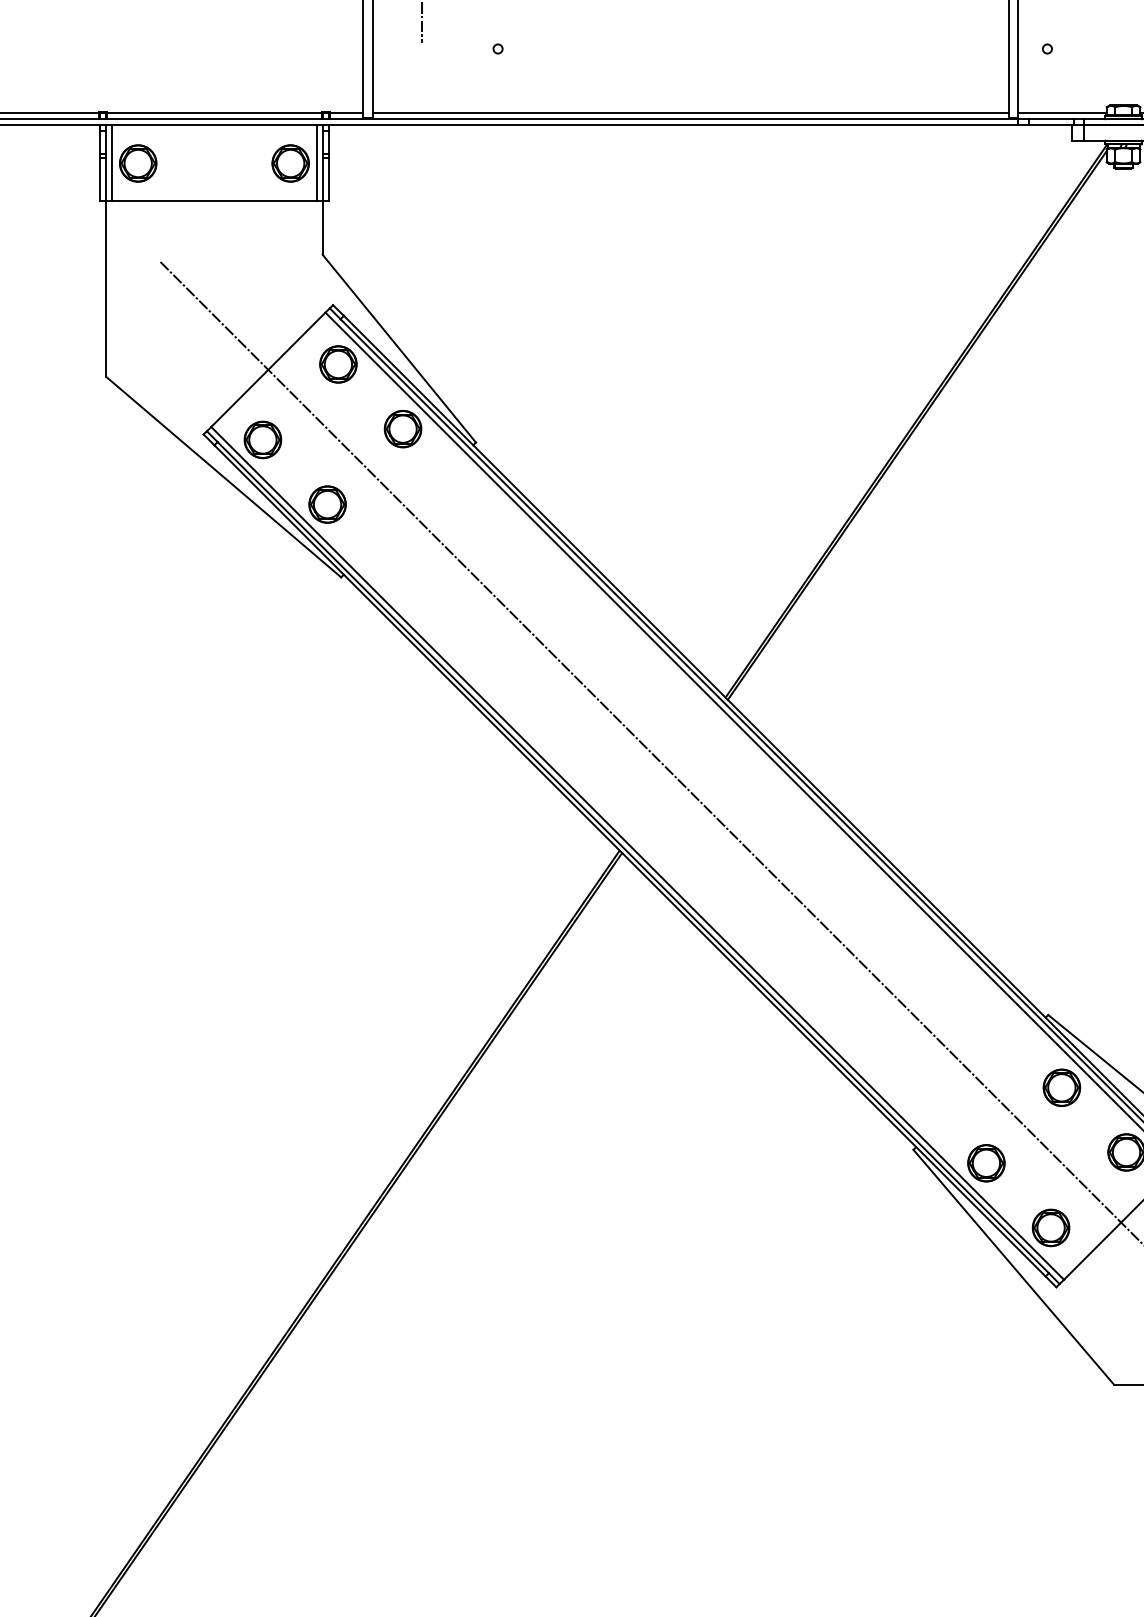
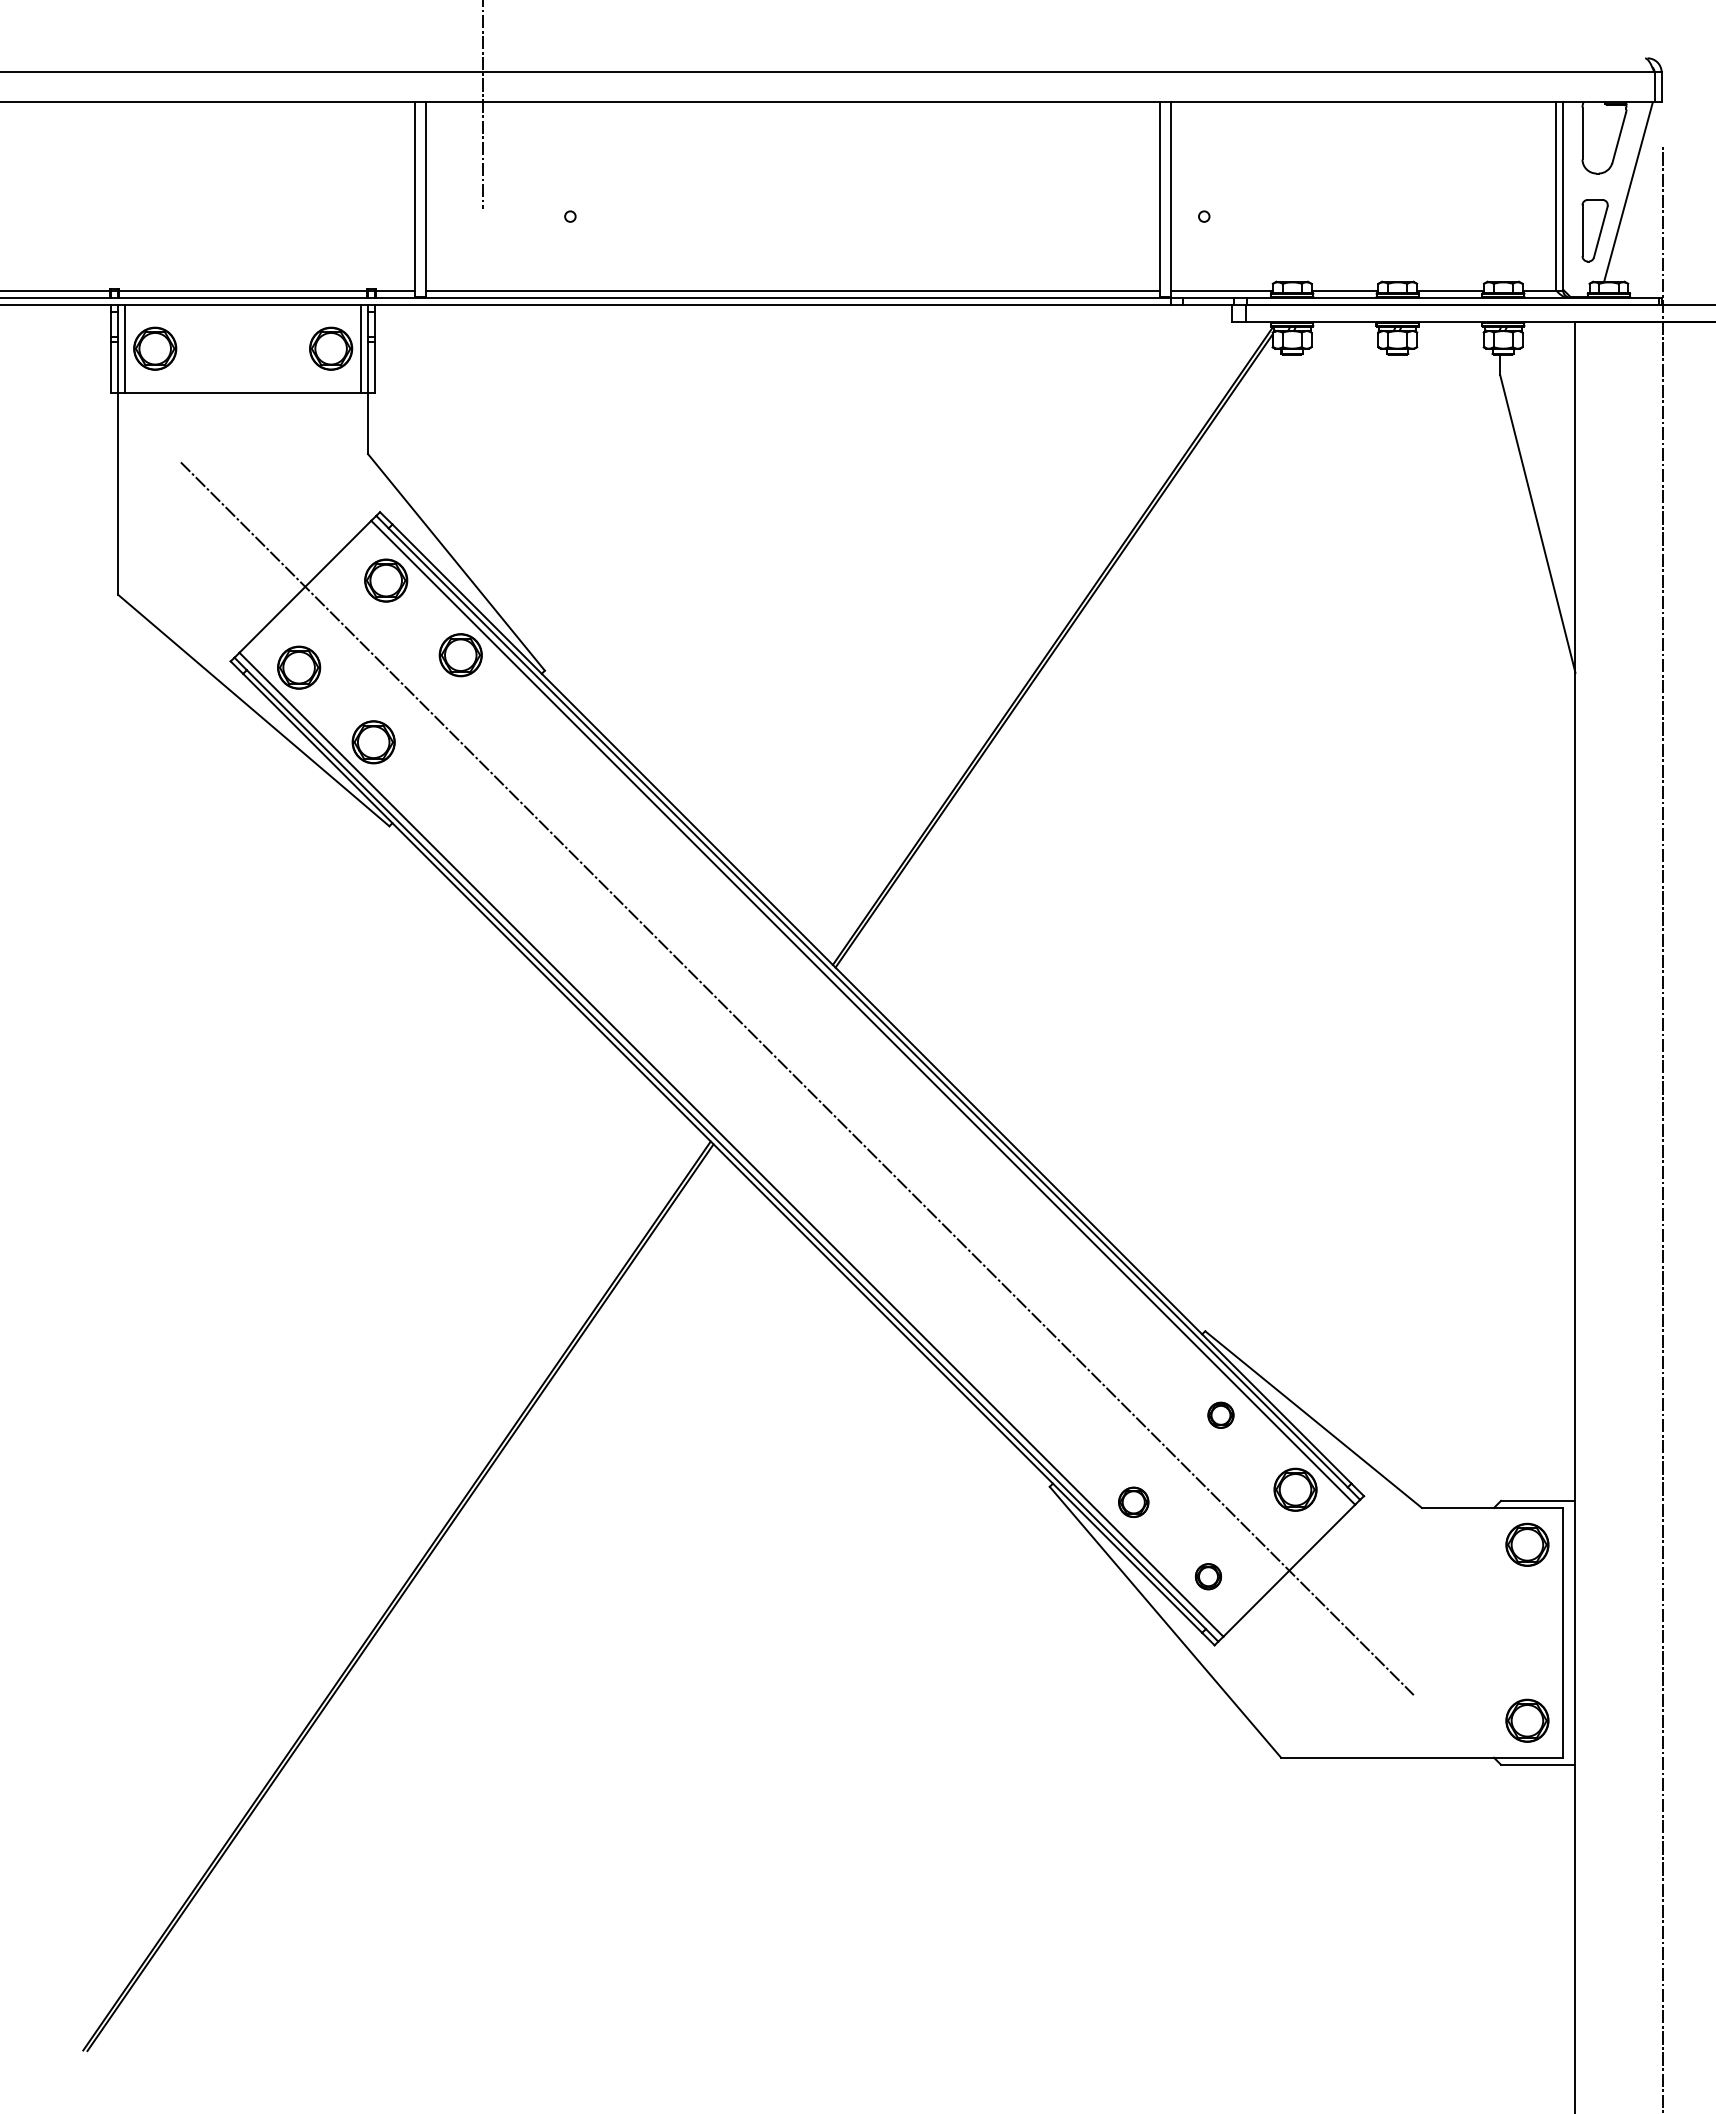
part: (1061, 1088) -> (1220, 1415), size x0.6
part: (986, 1163) -> (1133, 1502), size x0.7
part: (1051, 1227) -> (1208, 1576), size x0.6

